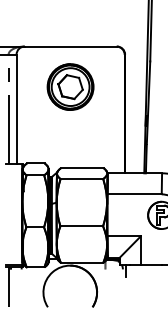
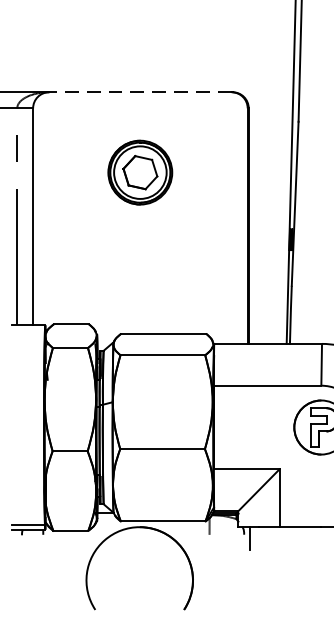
line: (70, 46) -> (140, 92), solid -> dashed
part: (70, 86) -> (140, 171), size x0.7
line: (8, 286) -> (17, 568), removed

